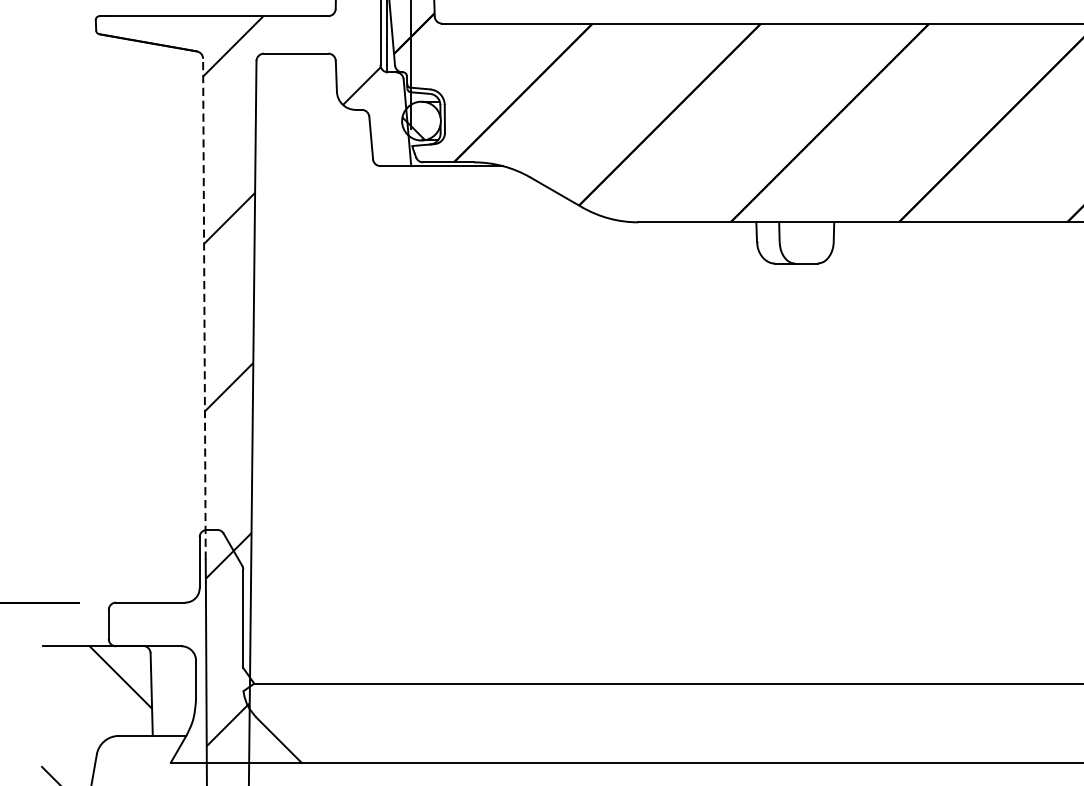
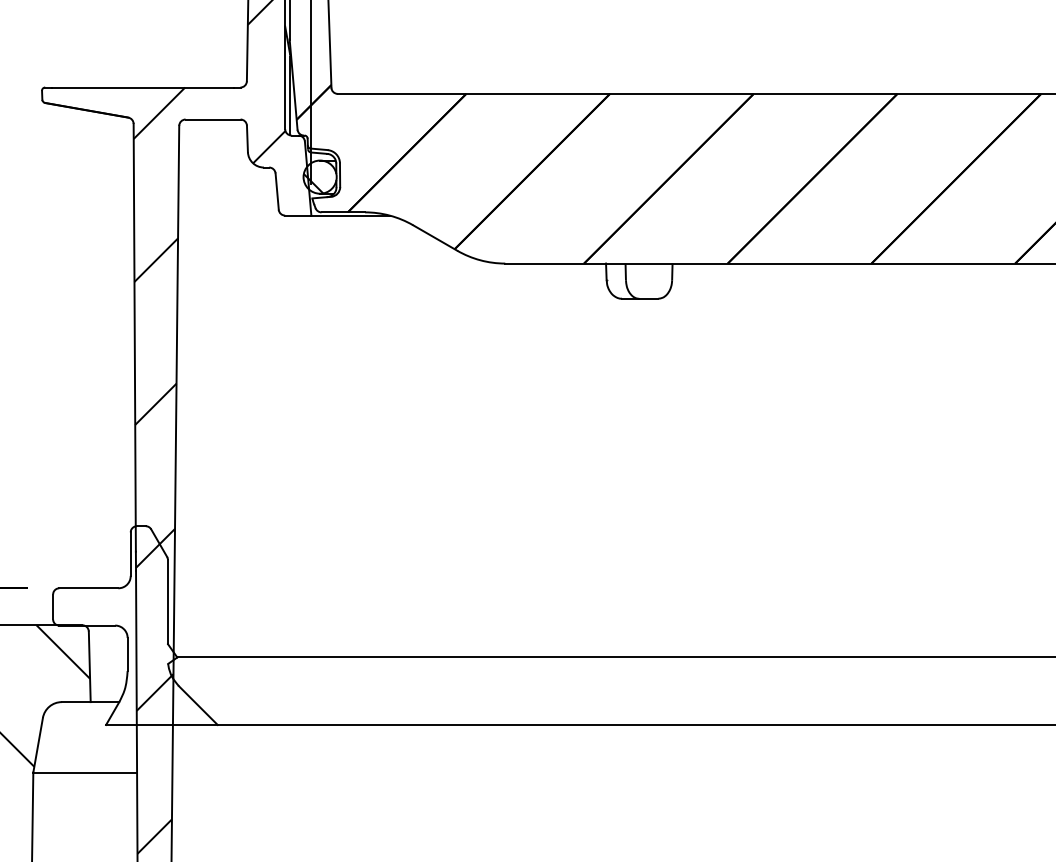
line: (204, 308) -> (134, 337), dashed -> solid

